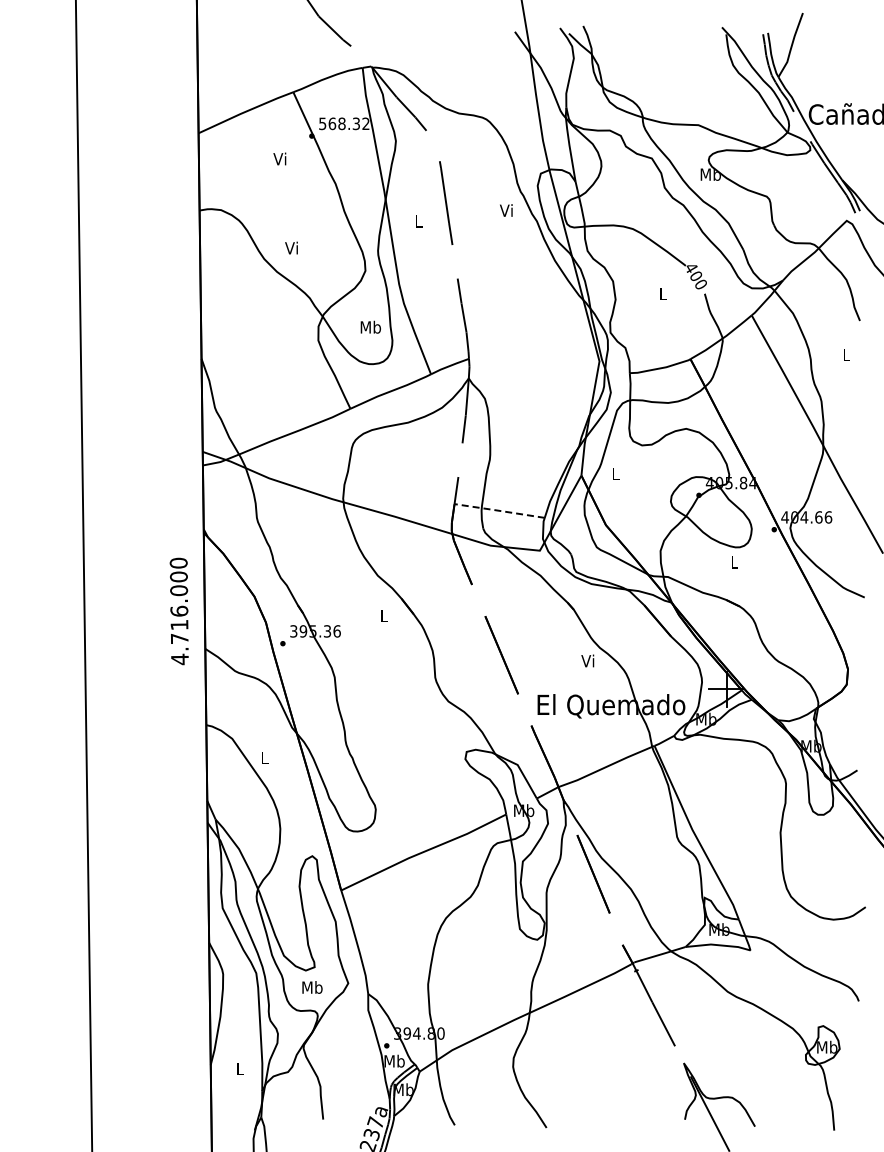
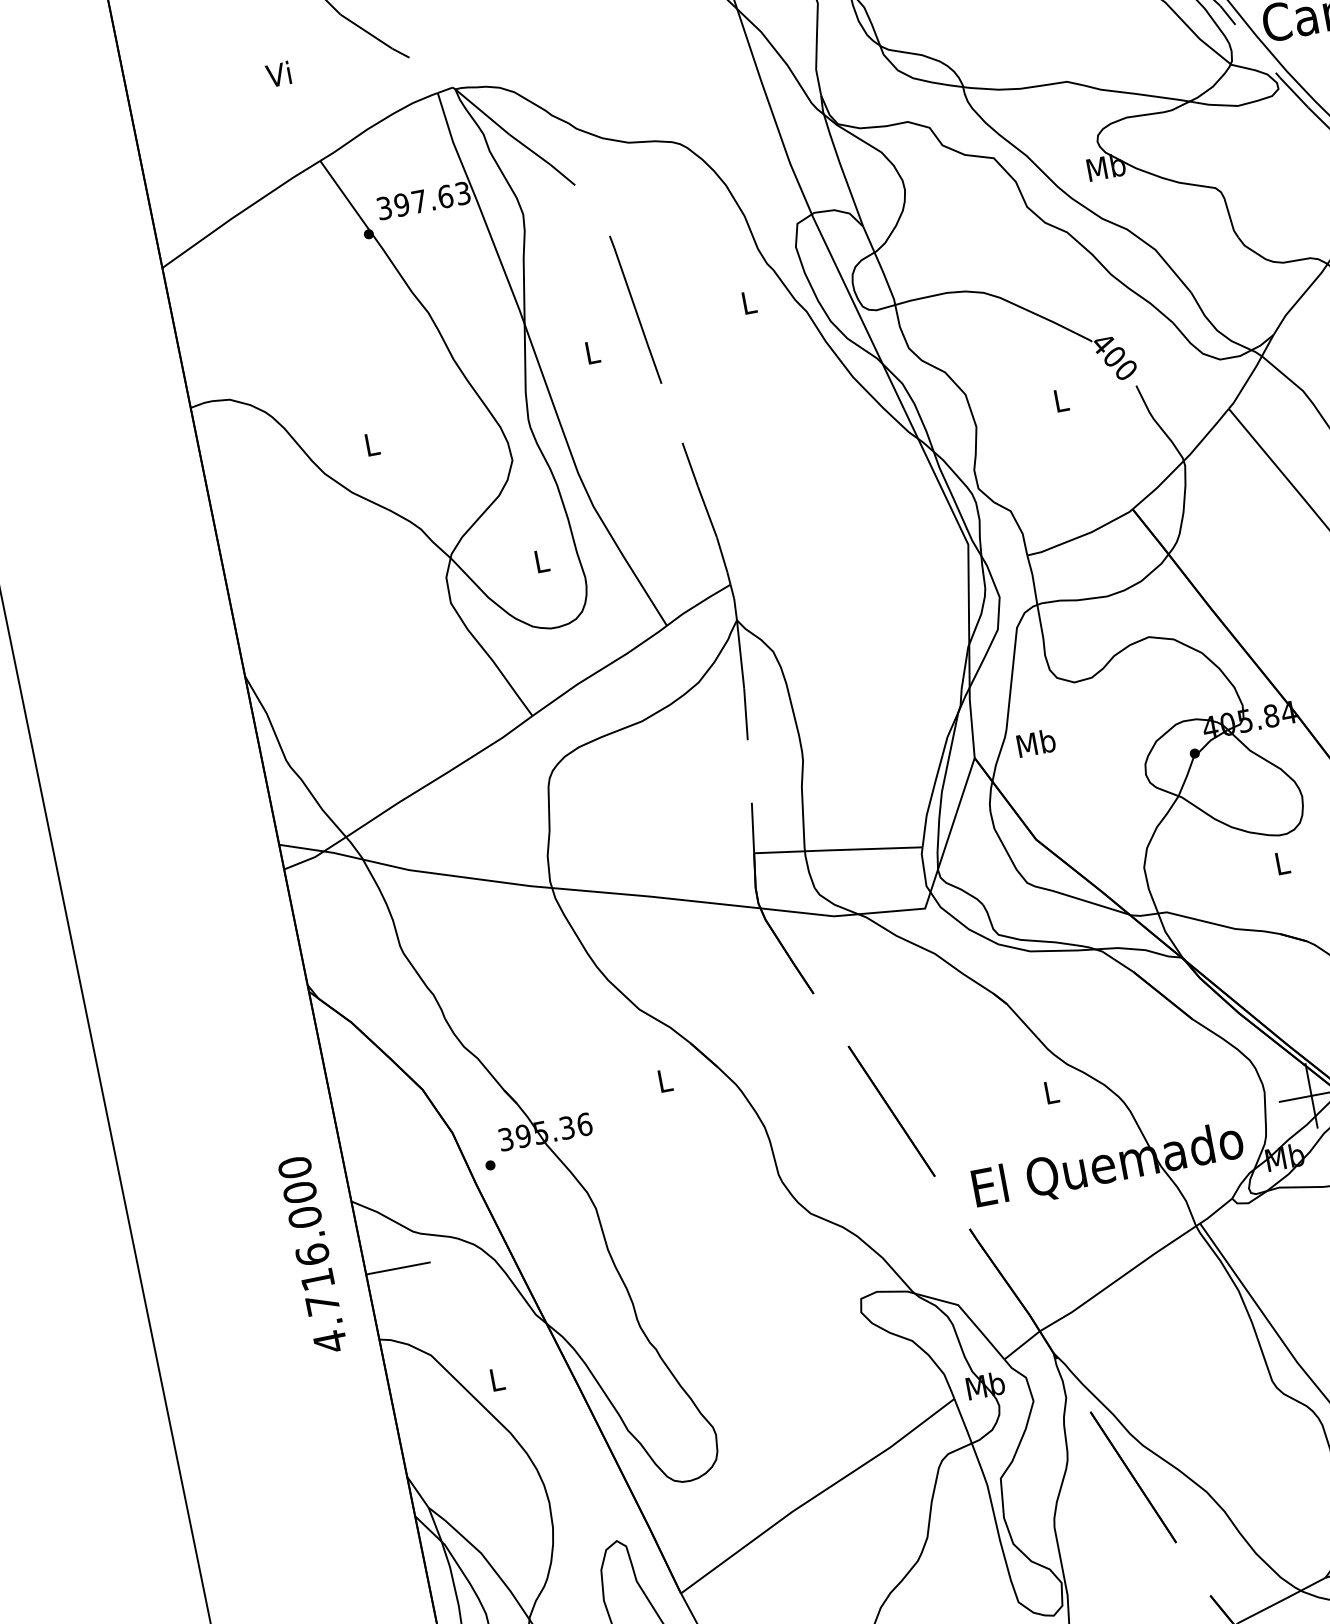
text: (344, 123) -> (423, 200), 568.32 -> 397.63
text: (279, 158) -> (277, 73), moved
text: (506, 210) -> (747, 302), Vi -> L
text: (291, 247) -> (370, 443), Vi -> L
text: (370, 326) -> (540, 559), Mb -> L
text: (615, 473) -> (1035, 742), L -> Mb
line: (498, 510) -> (836, 849), dashed -> solid
text: (178, 611) -> (311, 1255), moved
text: (587, 660) -> (1049, 1091), Vi -> L
line: (222, 689) -> (396, 1269), added

